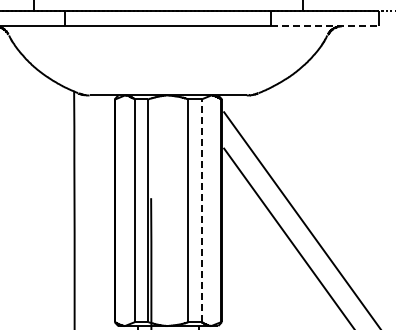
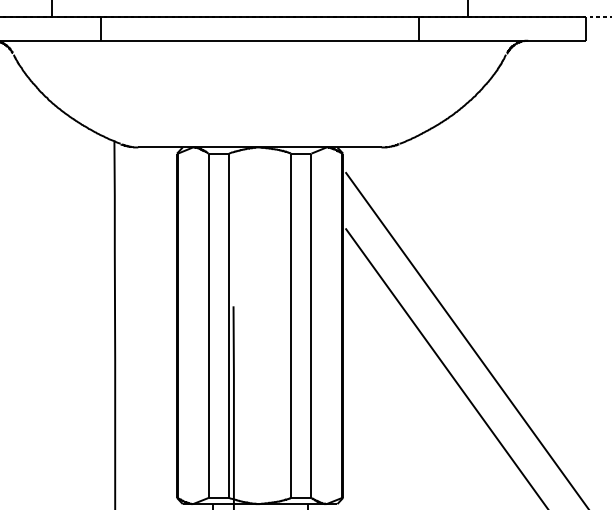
line: (325, 26) -> (503, 40), dashed -> solid
line: (201, 210) -> (311, 325), dashed -> solid

